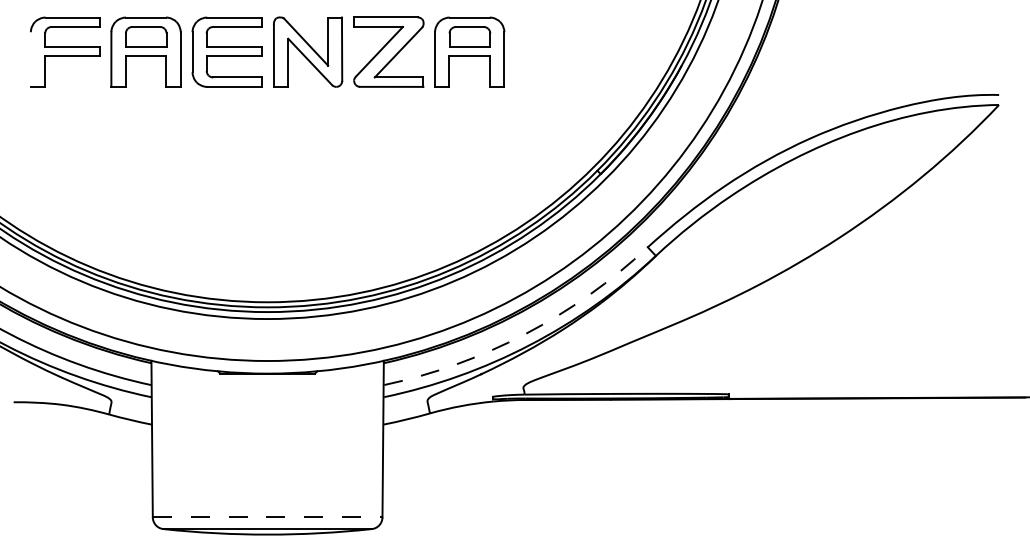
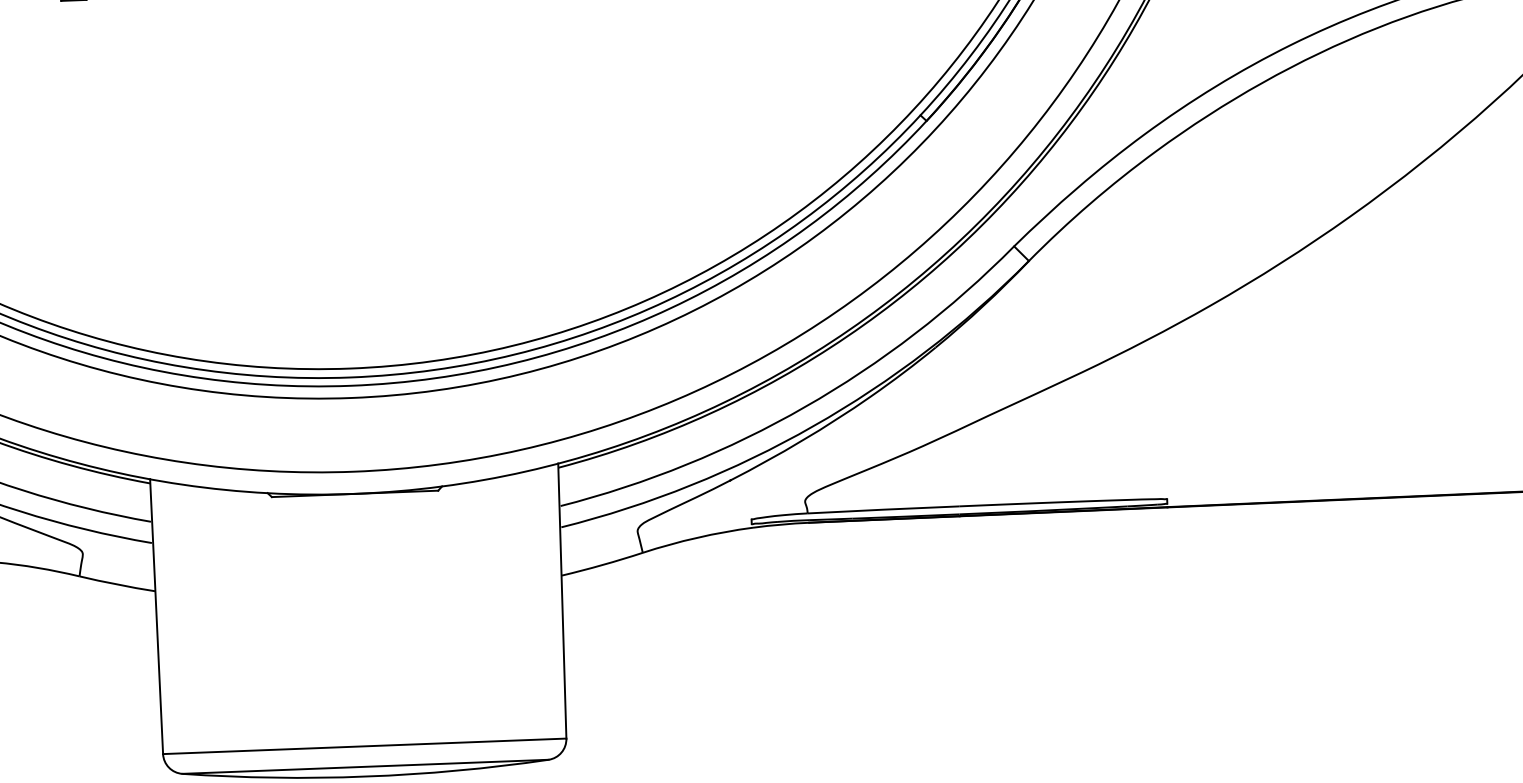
arc: (525, 334) -> (805, 407), dashed -> solid
line: (267, 517) -> (364, 746), dashed -> solid

